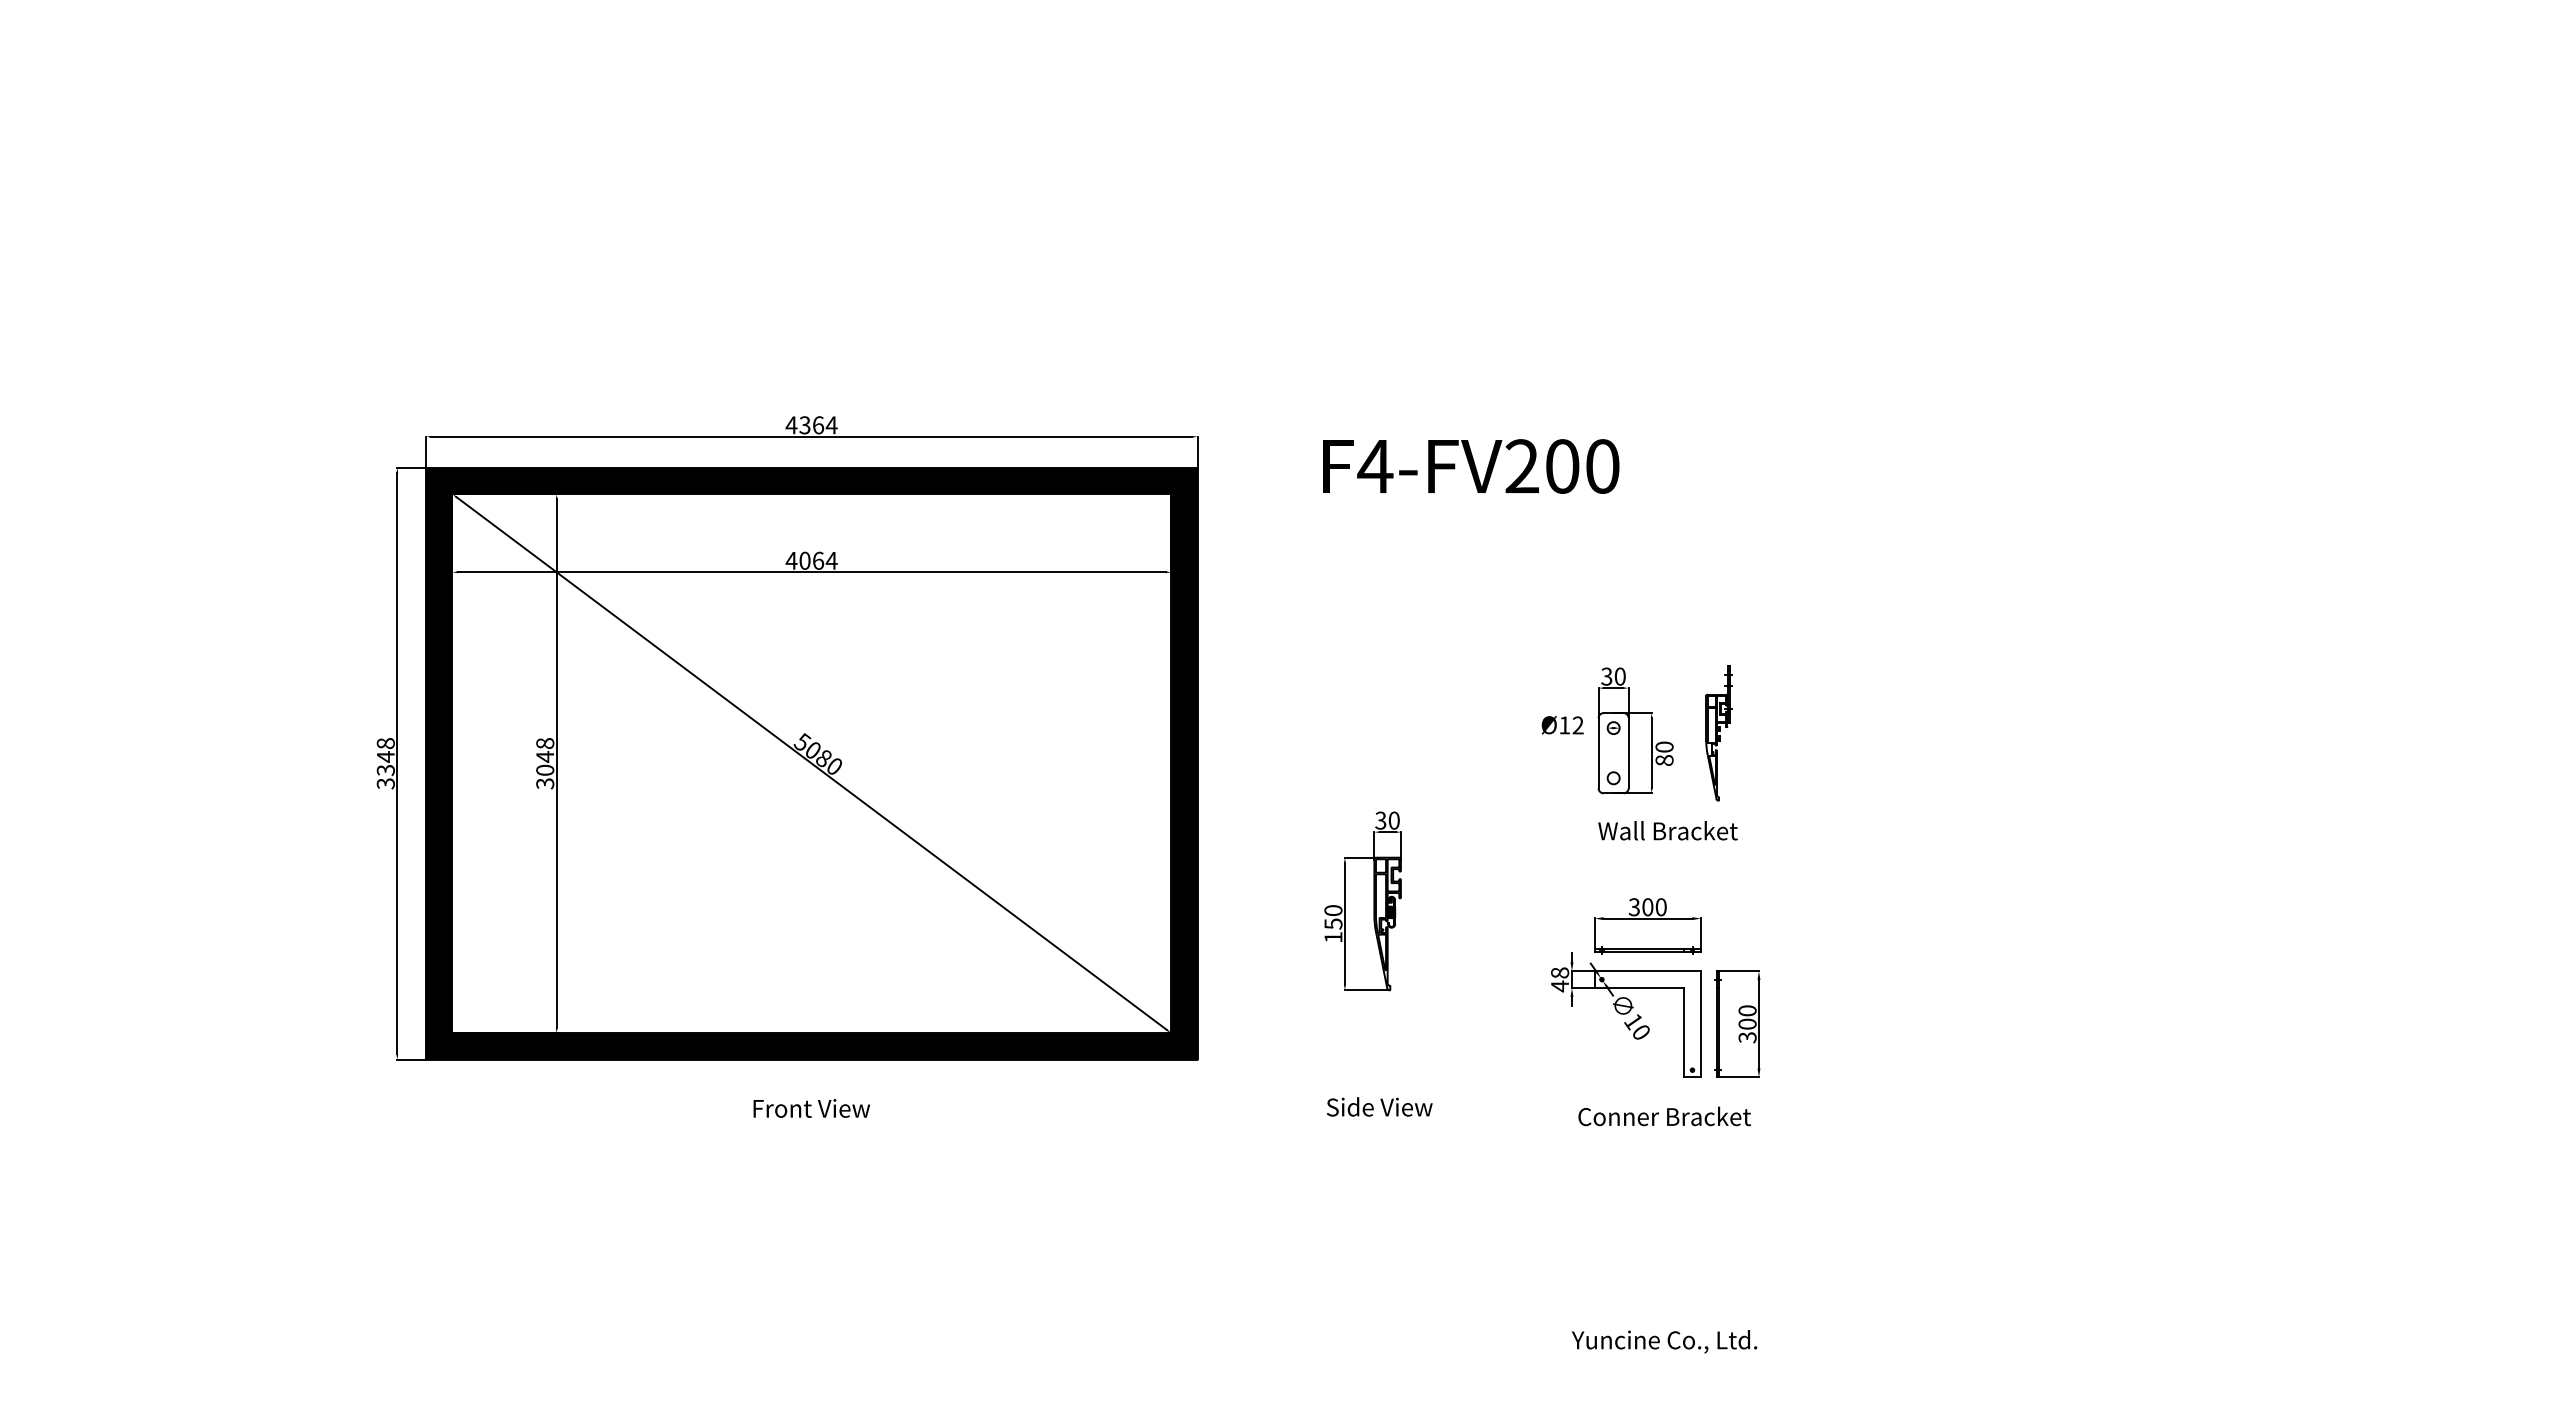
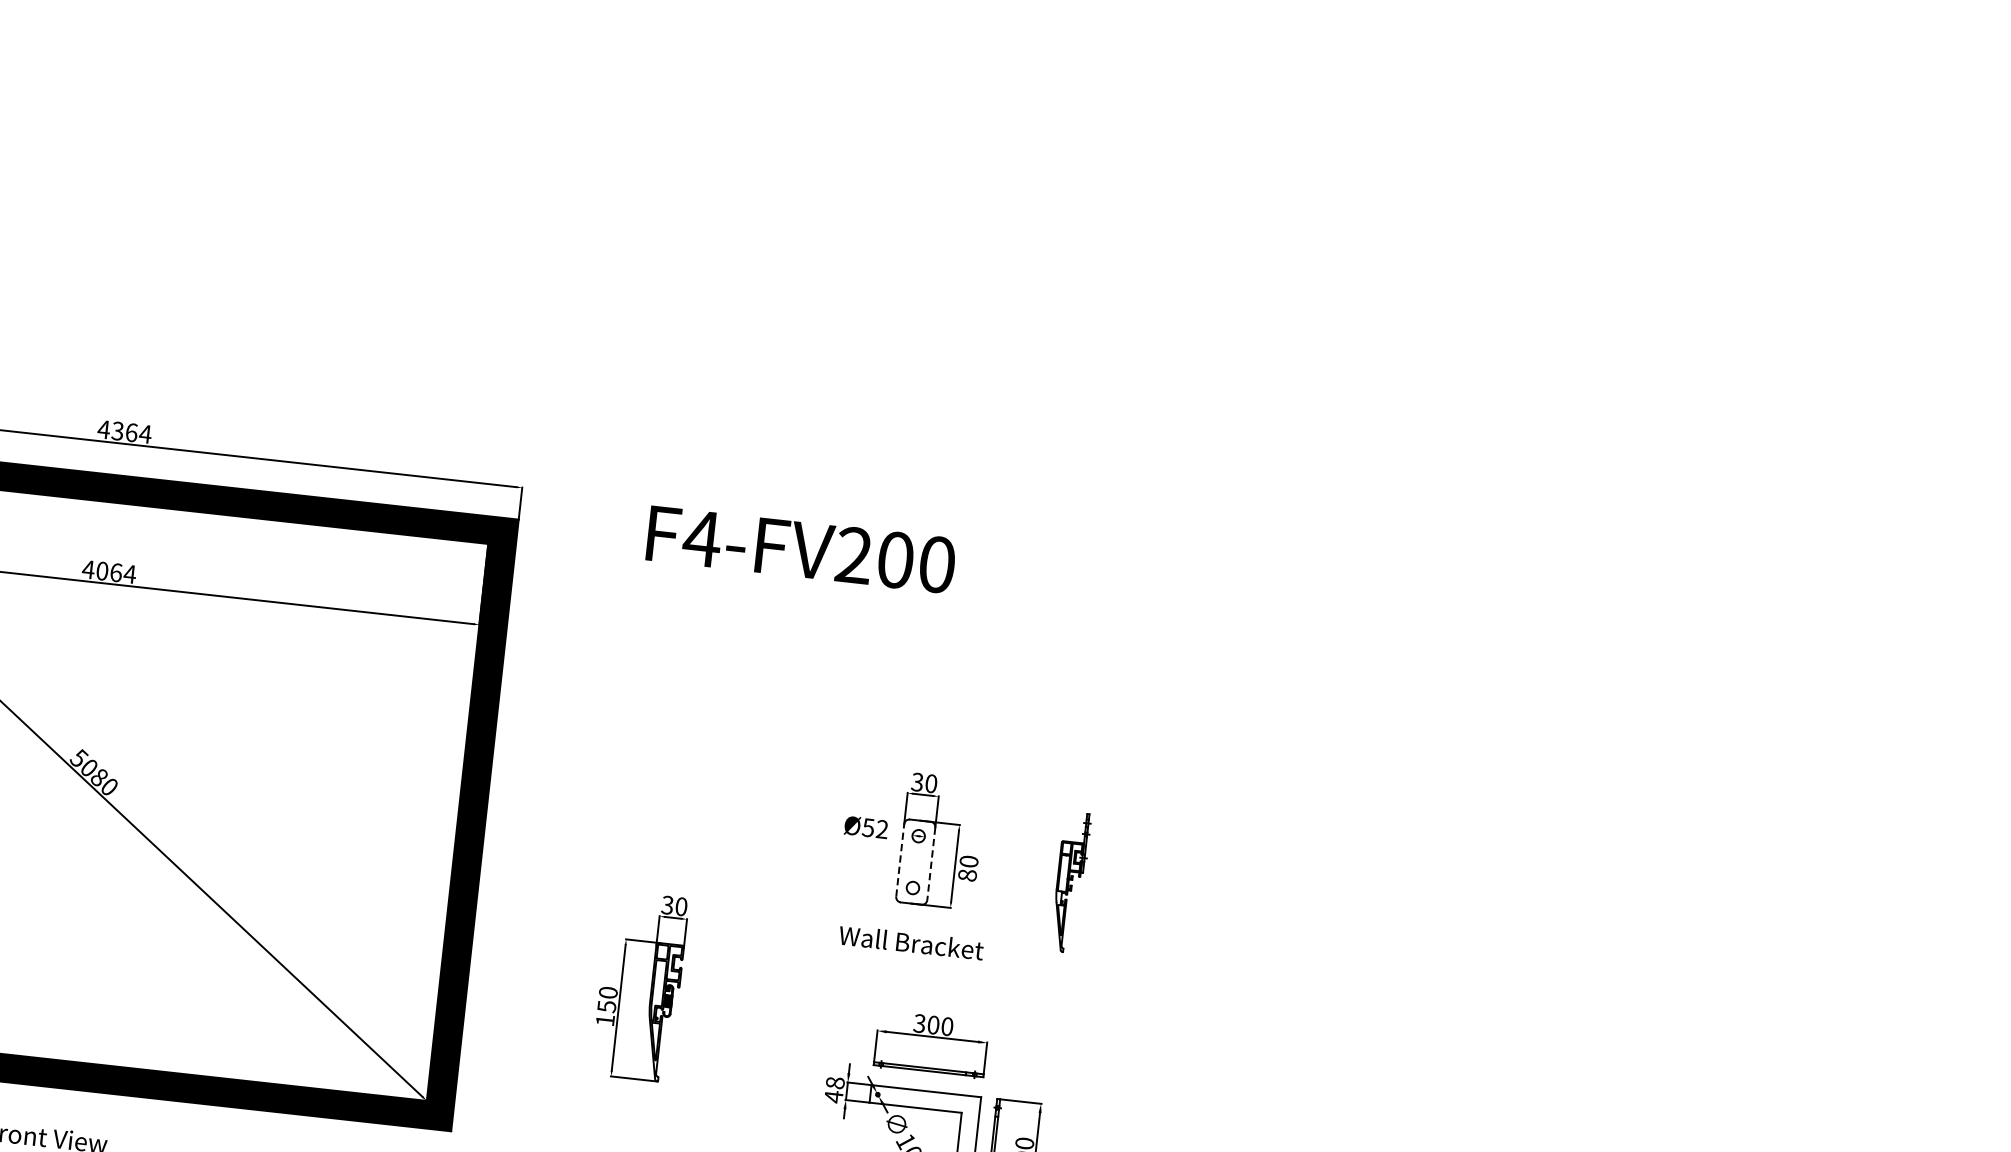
text: (1564, 725) -> (868, 827), Ø12 -> Ø52
part: (1718, 733) -> (1070, 882), moved
line: (1598, 752) -> (900, 859), solid -> dashed
line: (1628, 753) -> (931, 864), solid -> dashed
text: (1667, 830) -> (910, 942), moved

